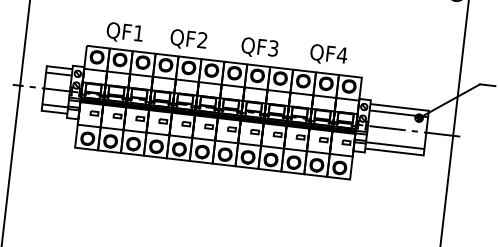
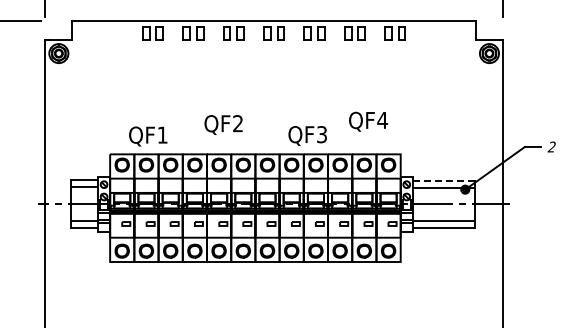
text: (188, 39) -> (223, 124), moved
text: (259, 47) -> (307, 135), moved
text: (328, 54) -> (368, 121), moved
line: (399, 107) -> (443, 180), solid -> dashed

